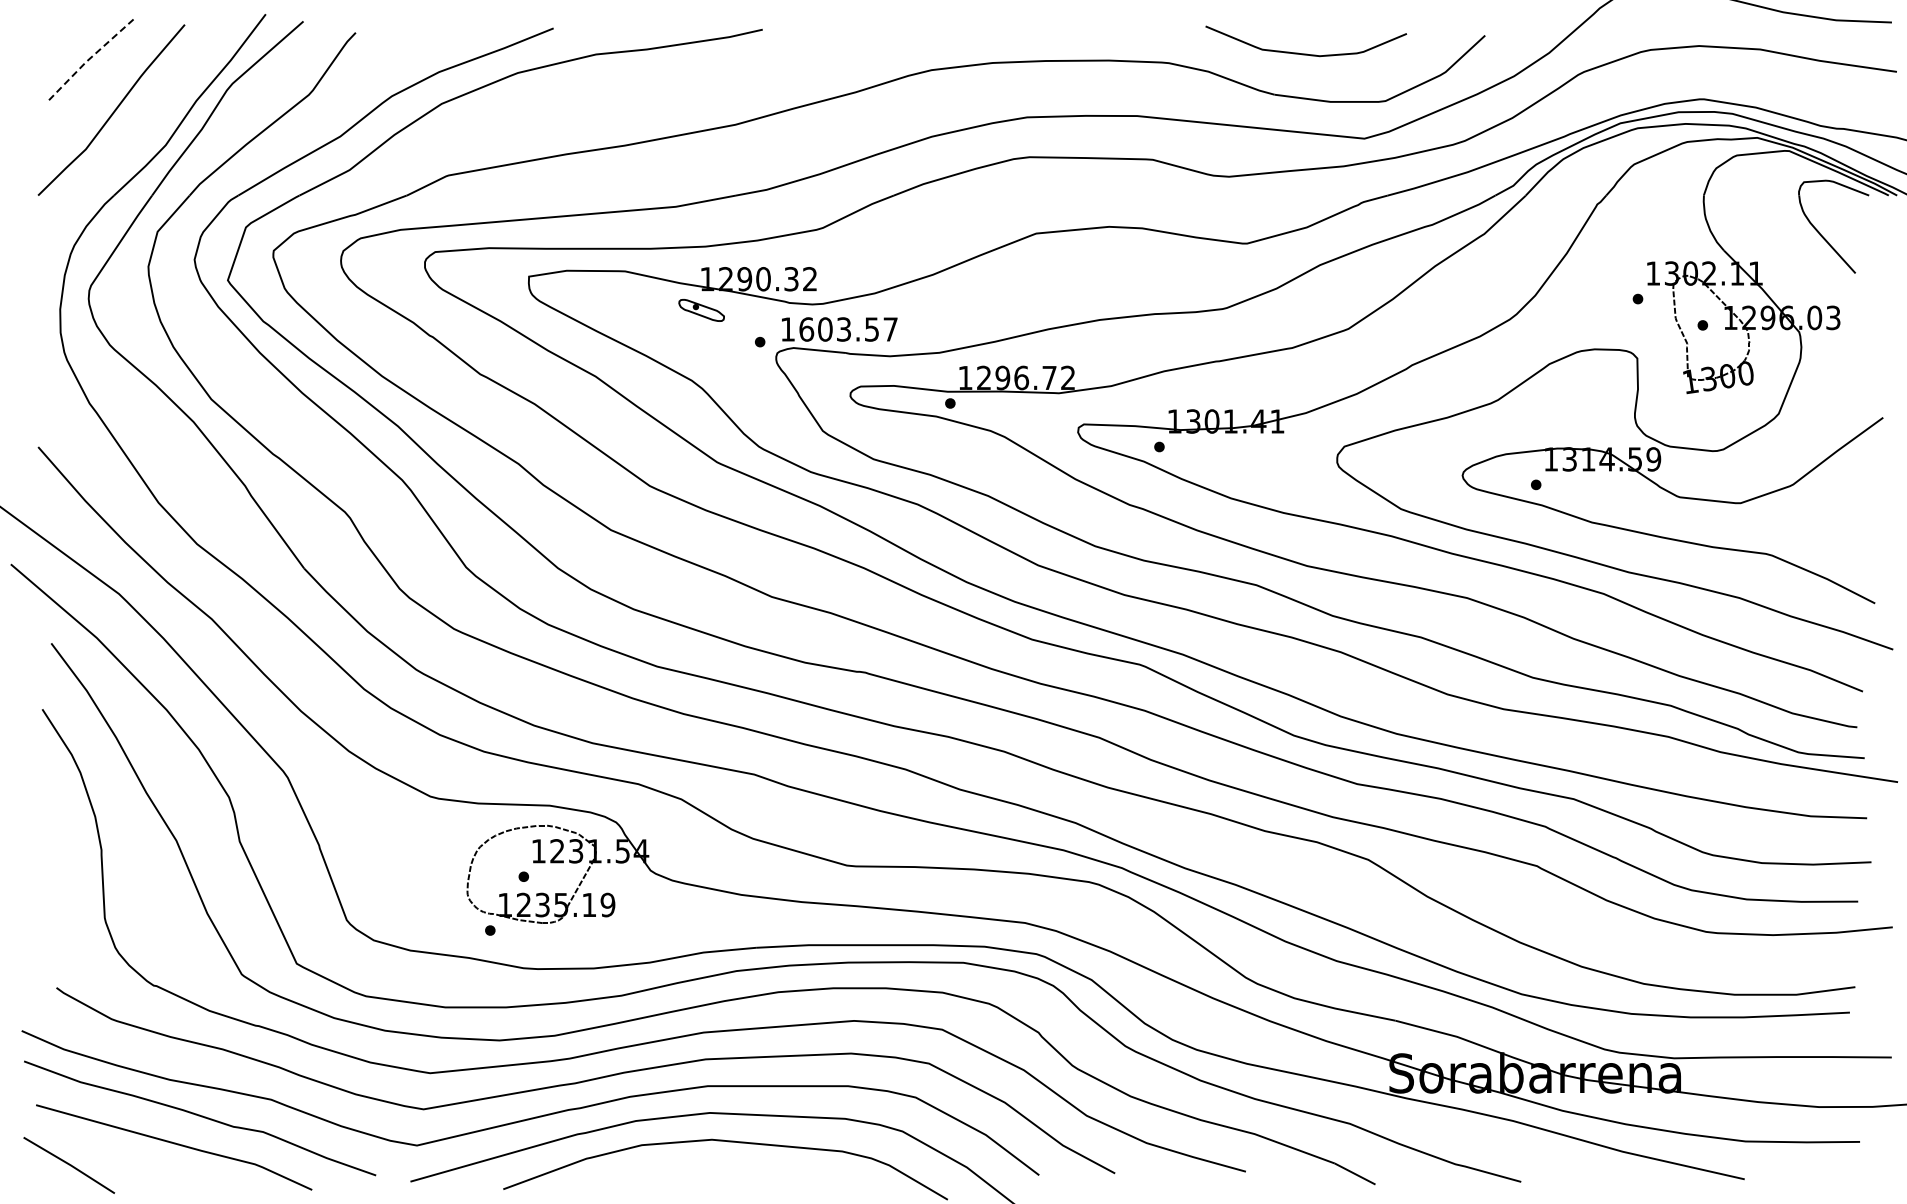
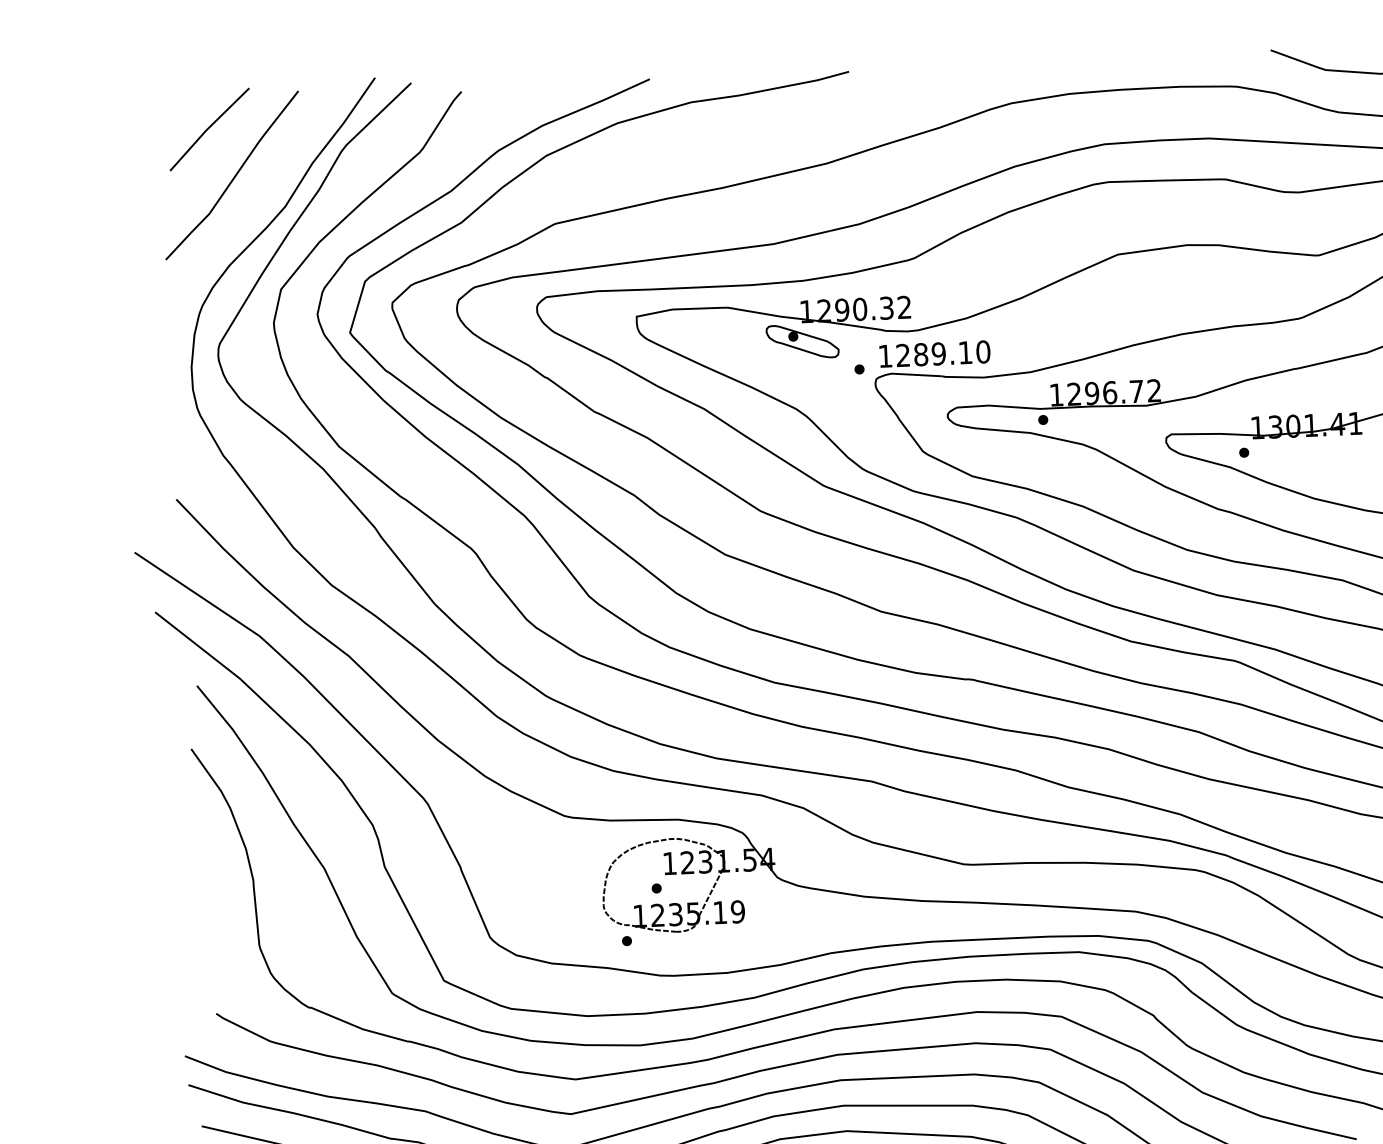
line: (88, 60) -> (208, 129), dashed -> solid
part: (701, 310) -> (802, 341), size x1.67
text: (848, 329) -> (943, 353), 1603.57 -> 1289.10

